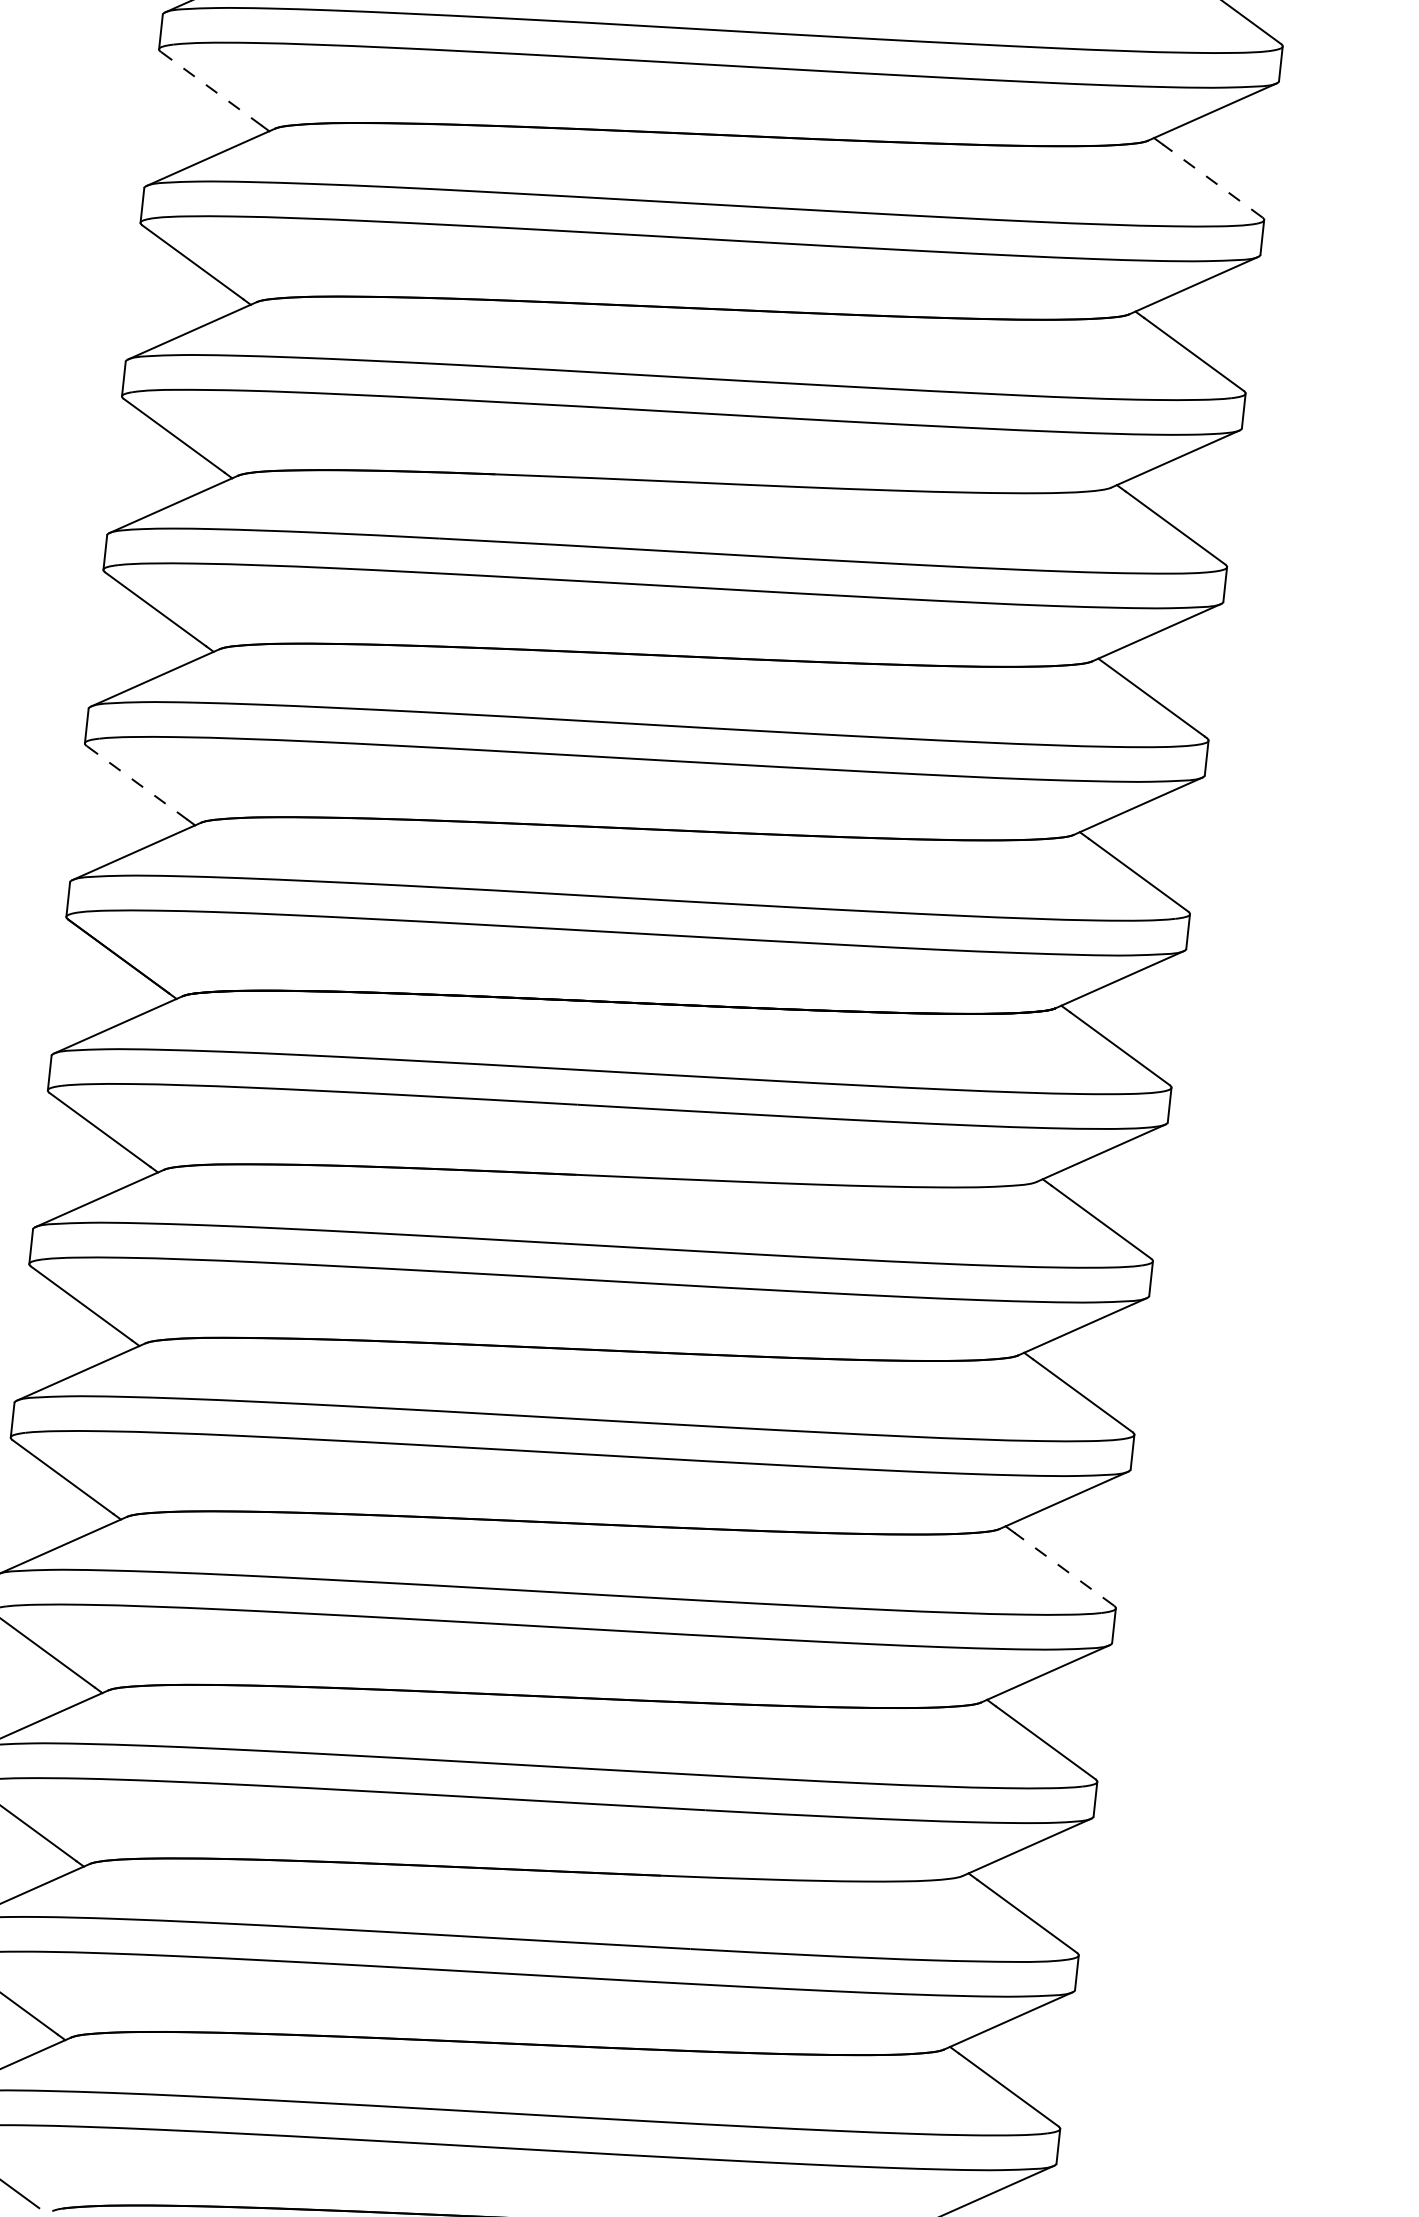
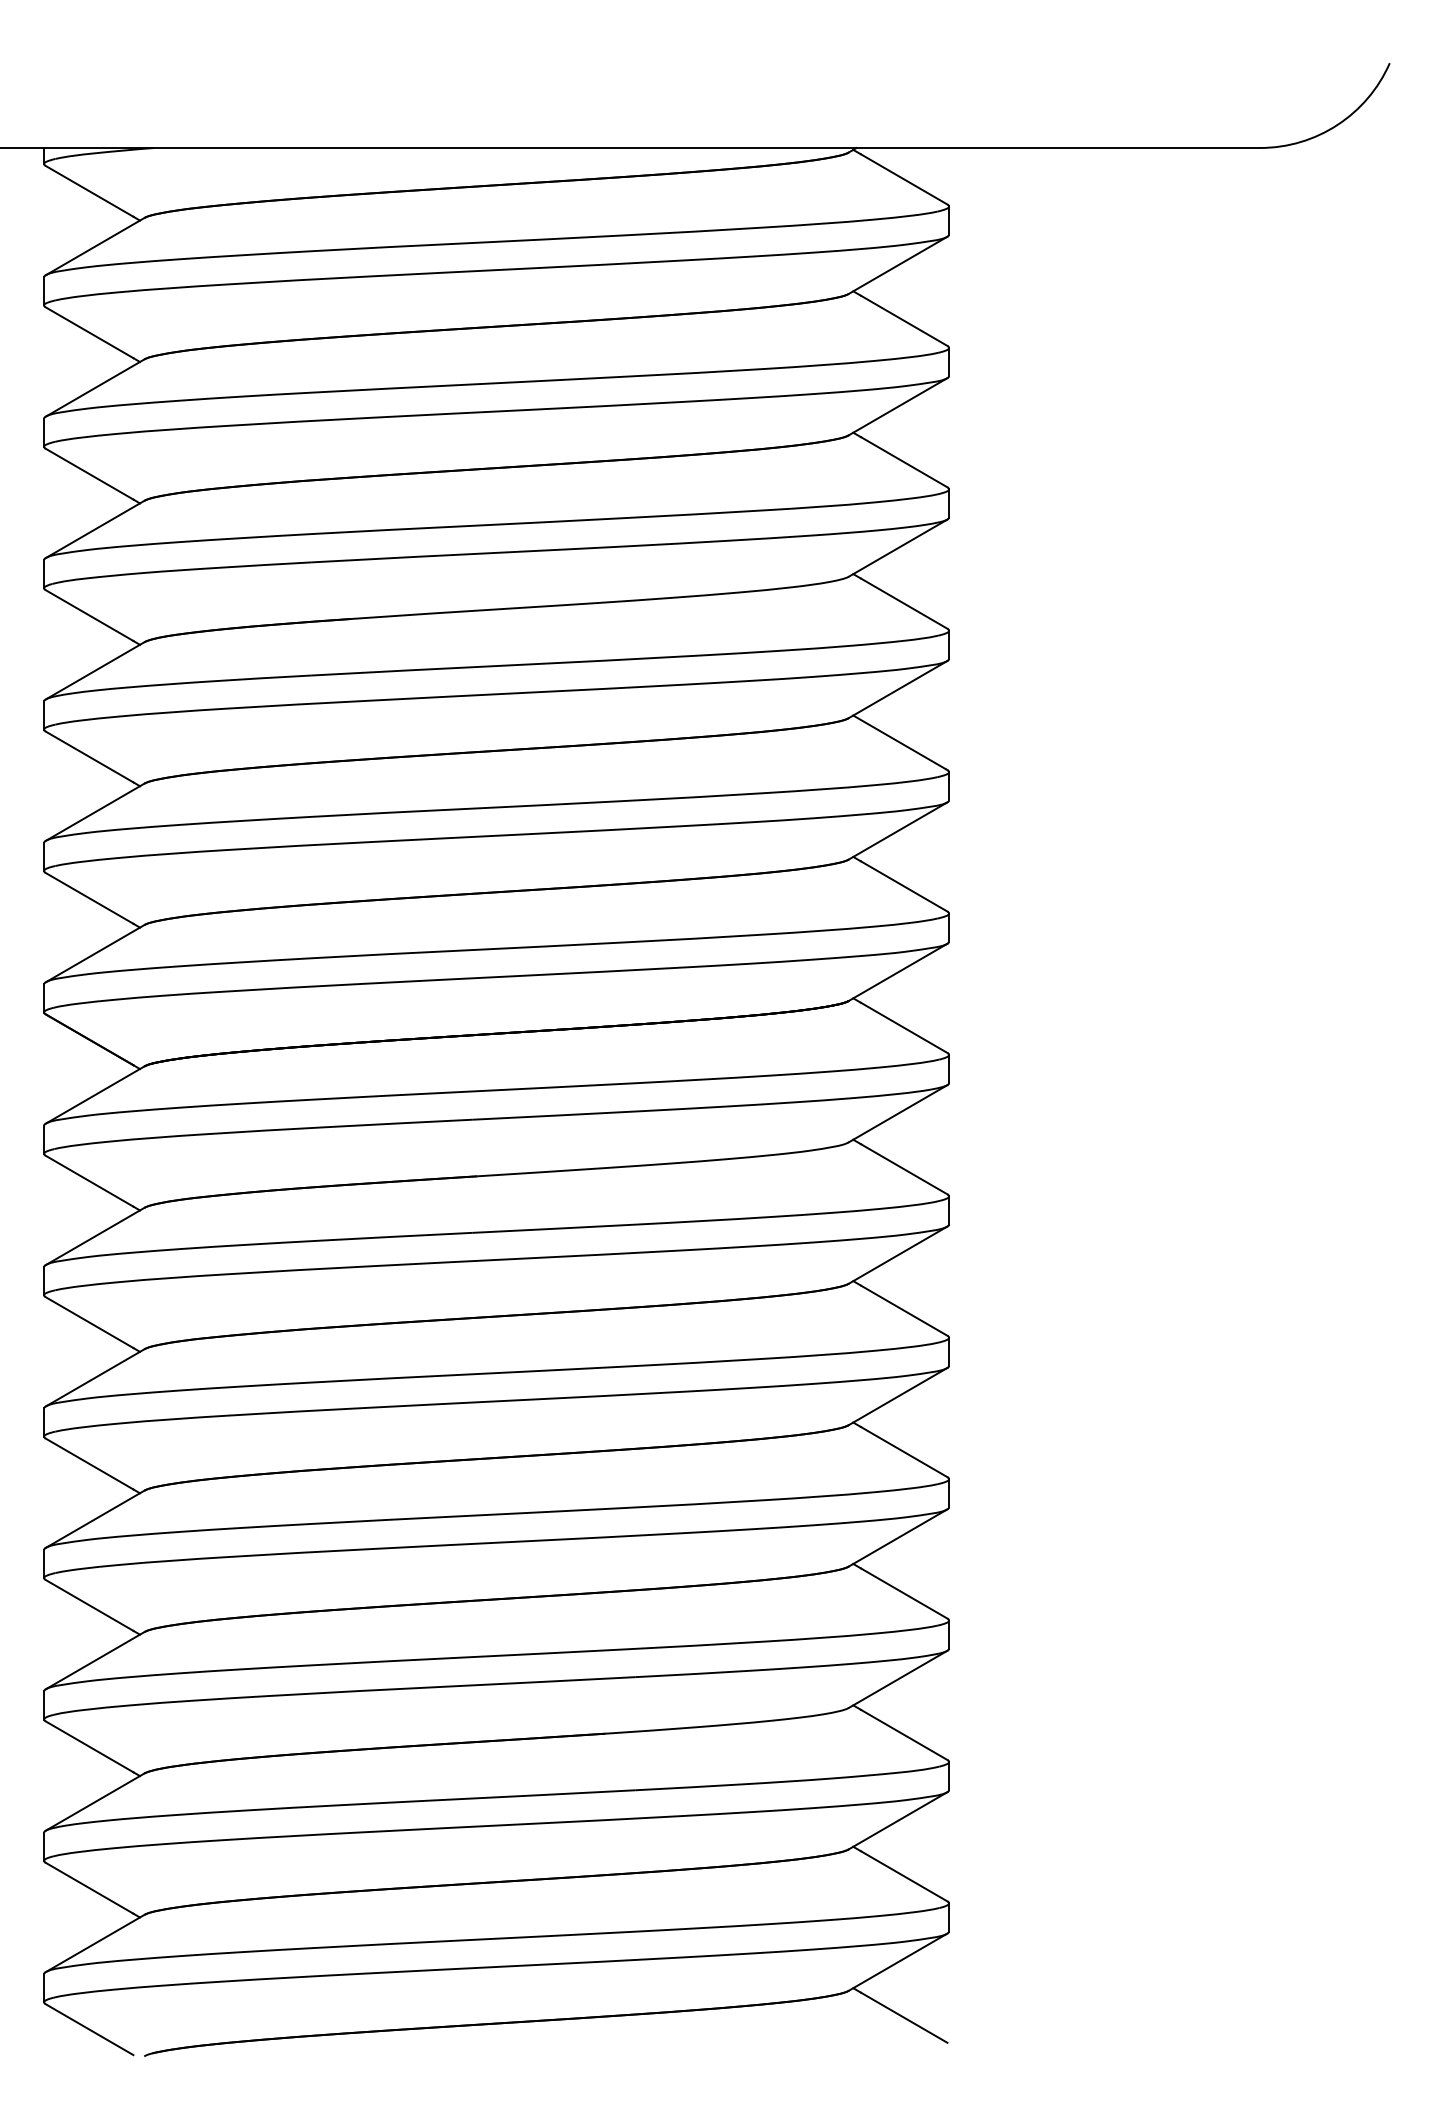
line: (211, 88) -> (89, 332), dashed -> solid
line: (1211, 180) -> (903, 320), dashed -> solid
line: (137, 783) -> (89, 898), dashed -> solid
line: (1064, 1569) -> (904, 1452), dashed -> solid

